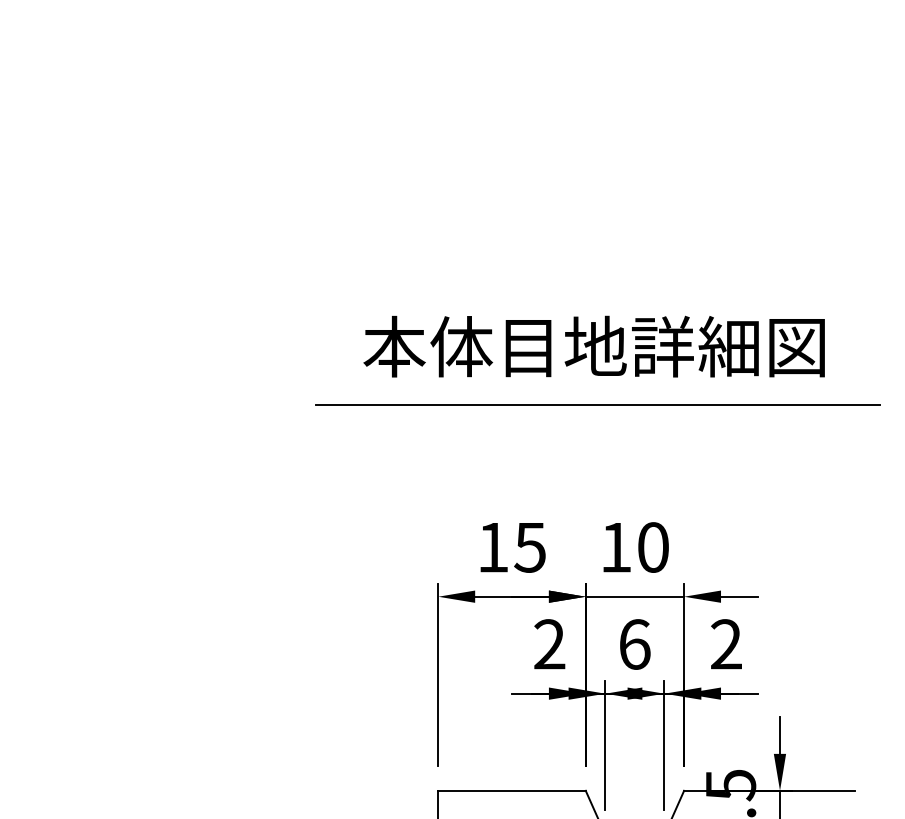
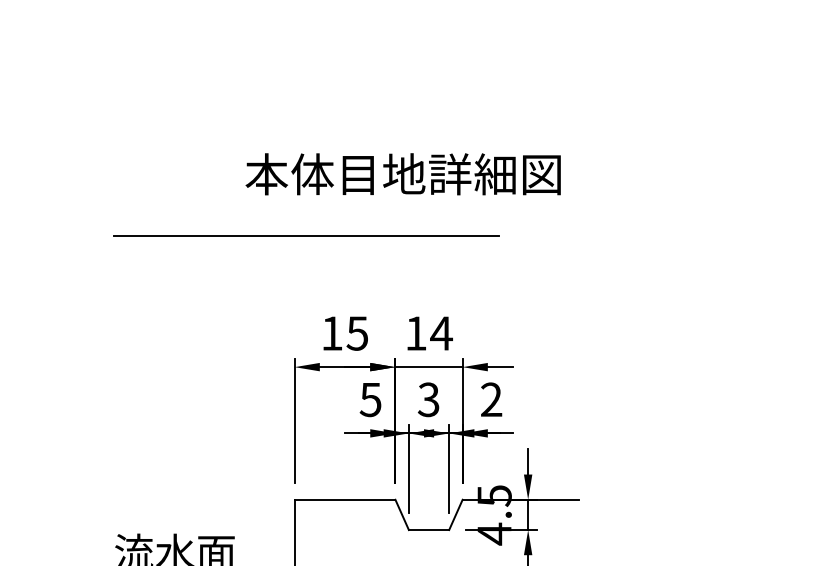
text: (593, 346) -> (402, 174), moved
line: (597, 404) -> (306, 235), moved
text: (653, 547) -> (441, 333), 10 -> 14
text: (549, 644) -> (370, 399), 2 -> 5
text: (634, 644) -> (428, 399), 6 -> 3

